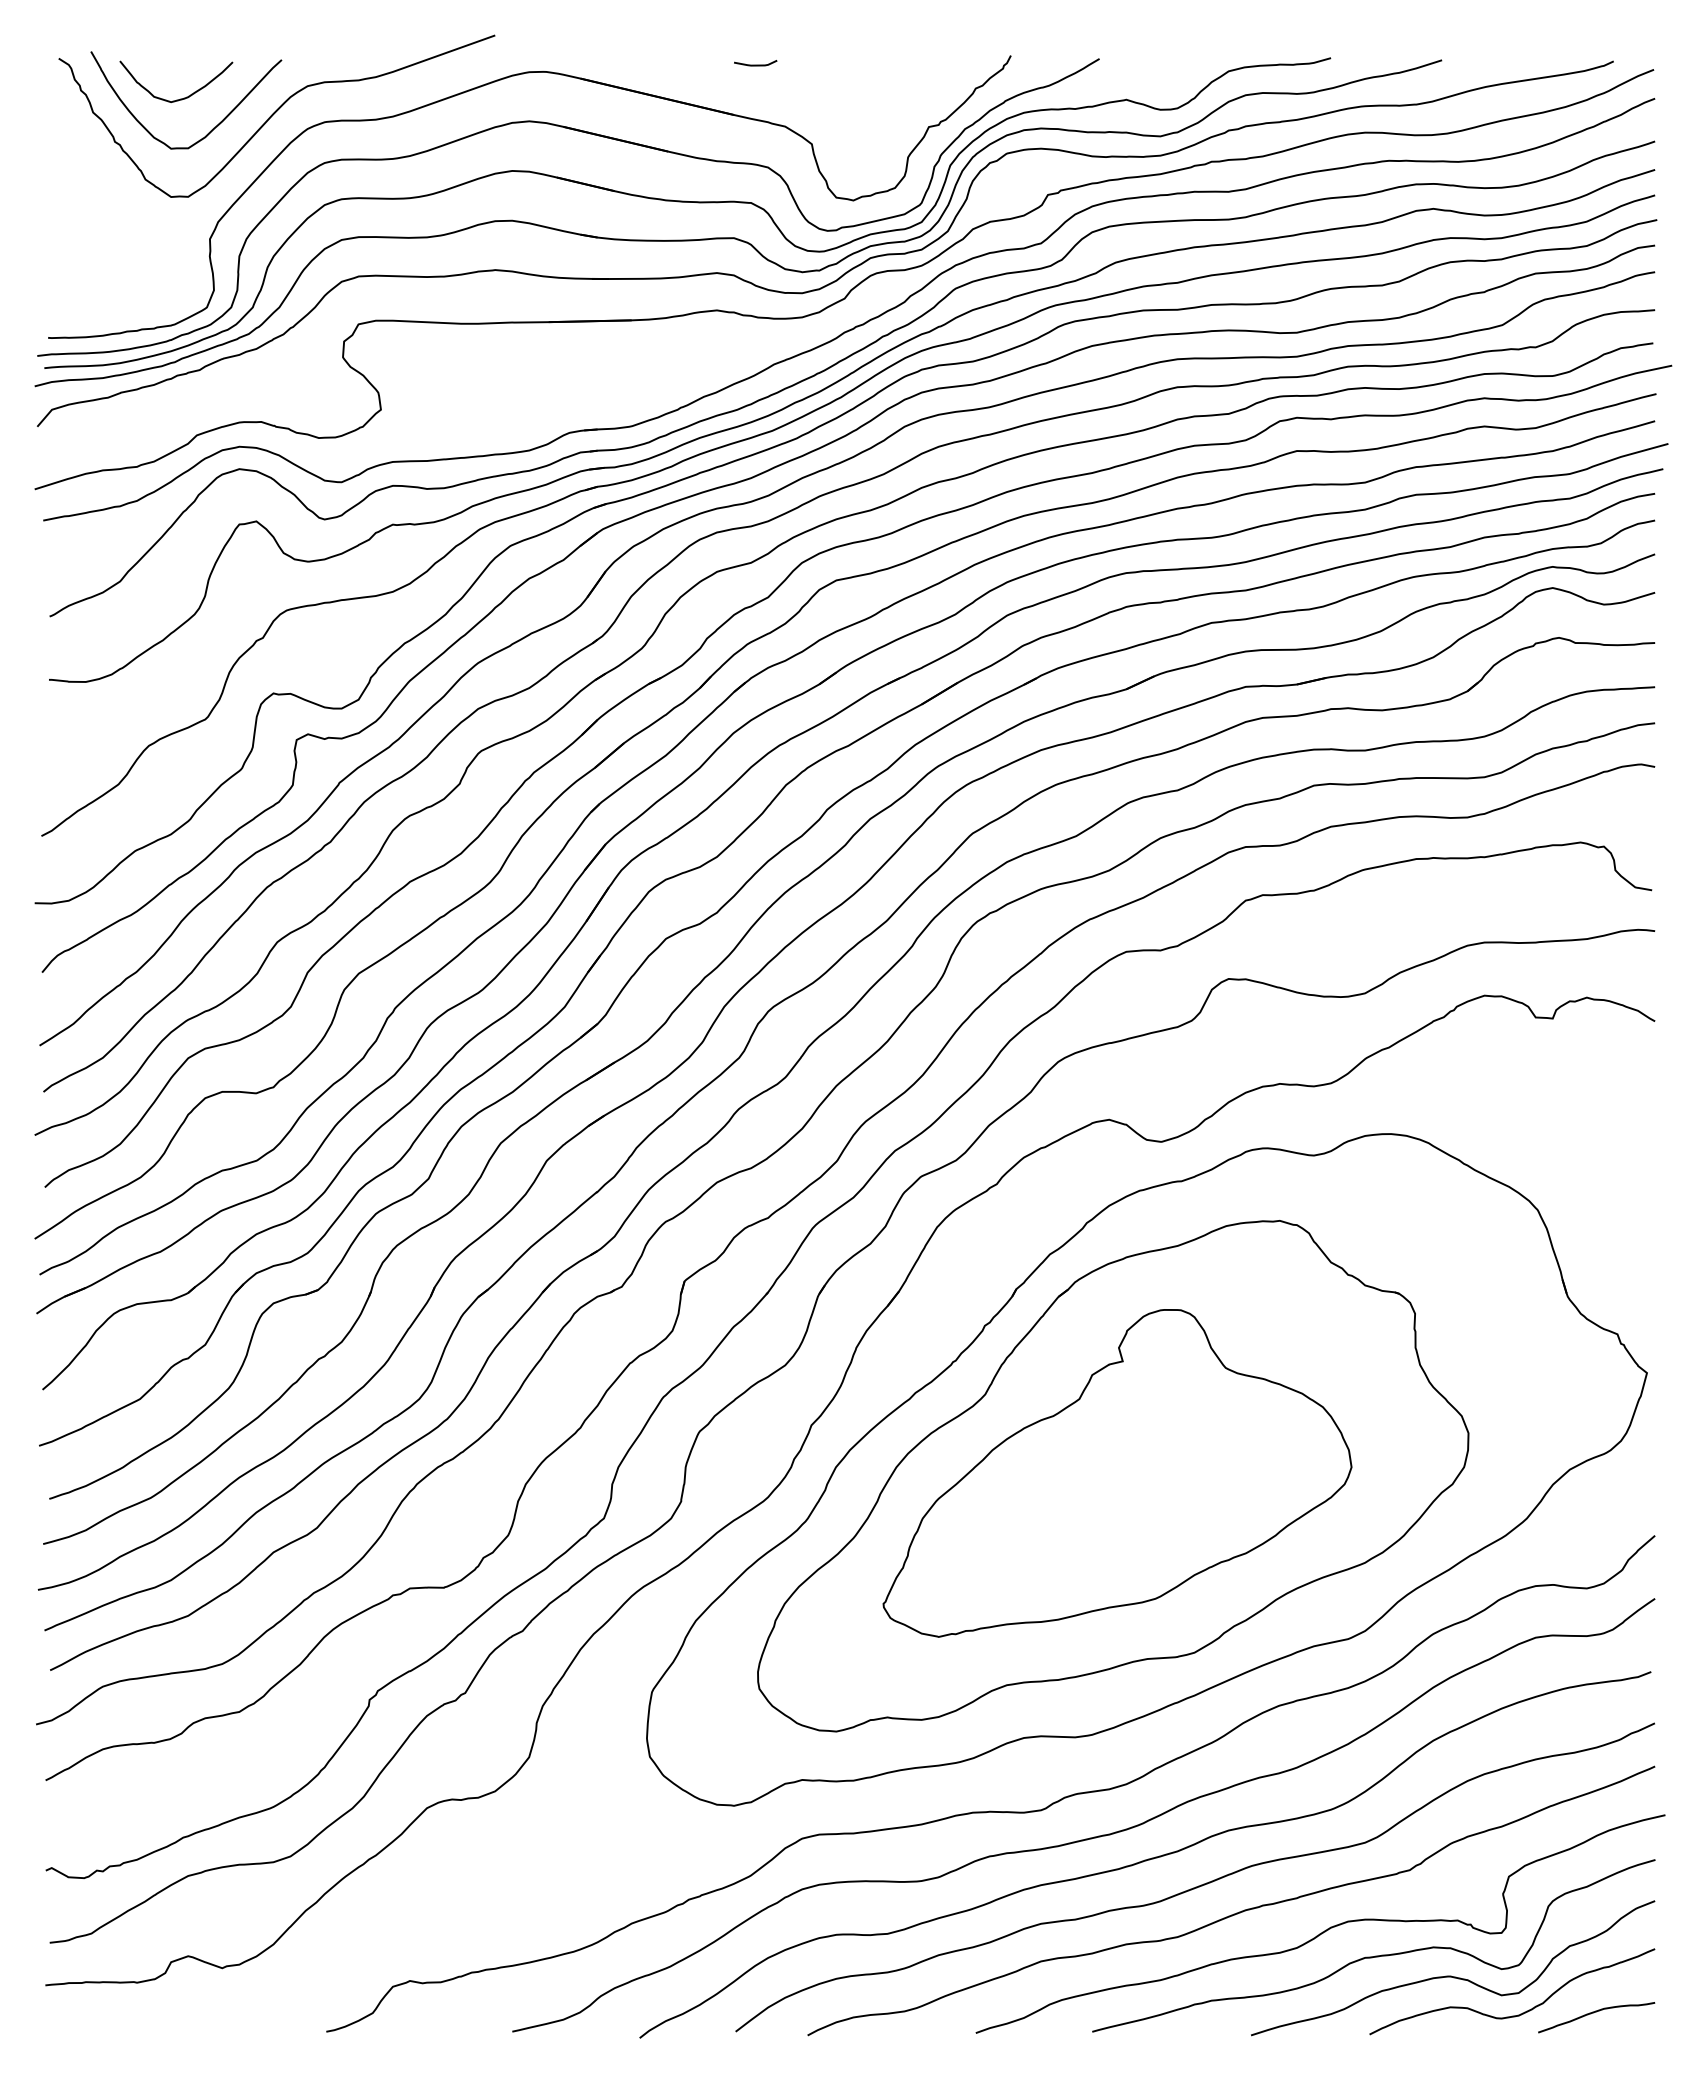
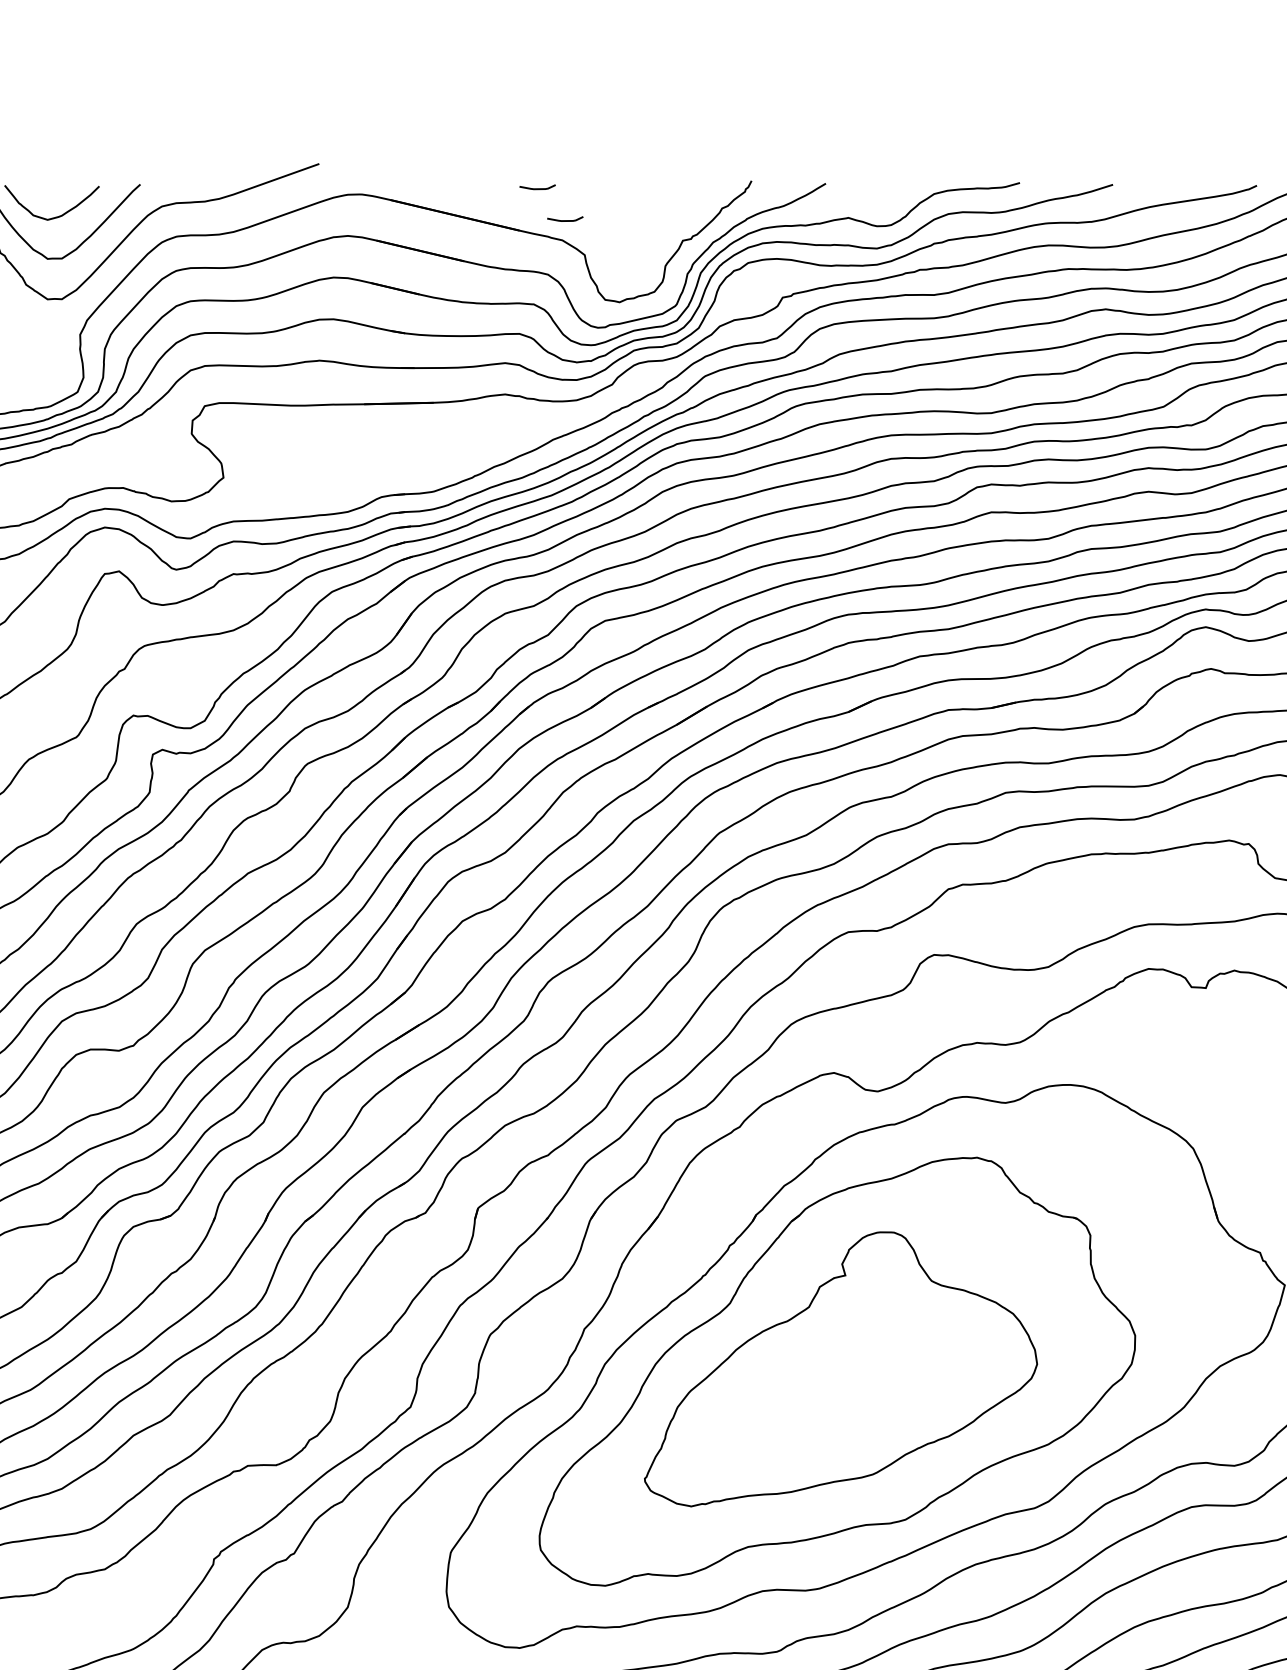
curve: (788, 102) -> (565, 220), added

